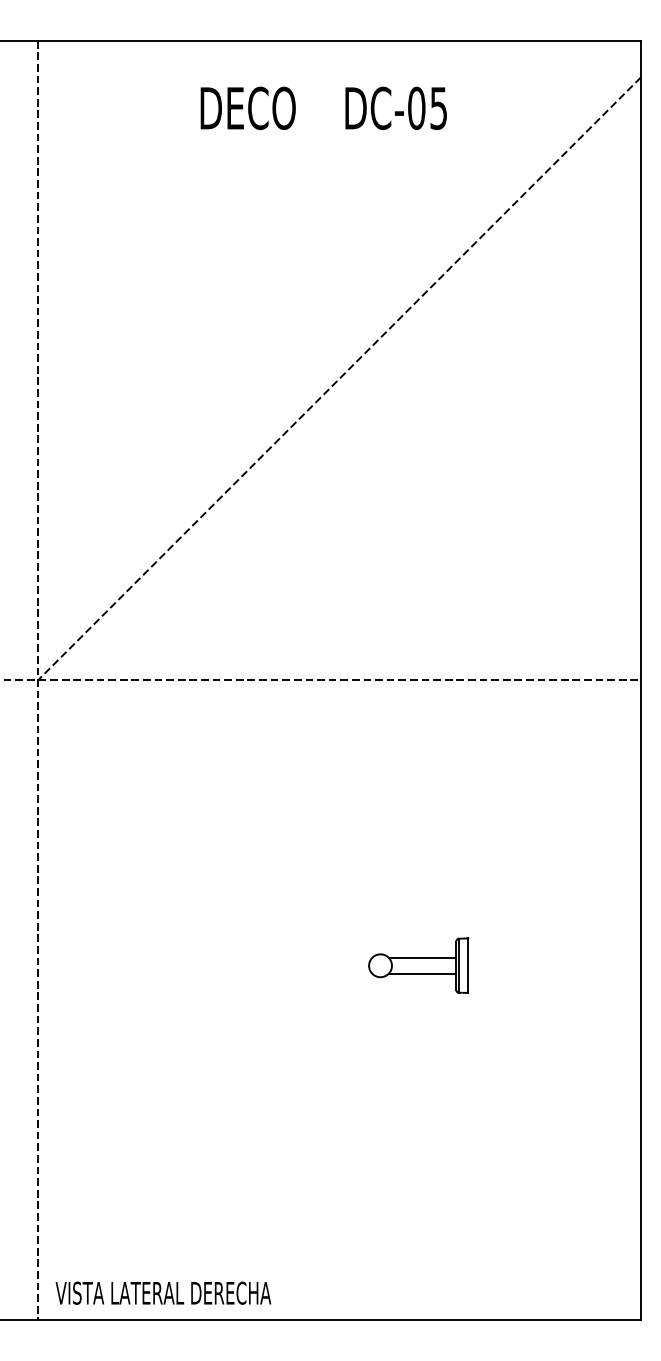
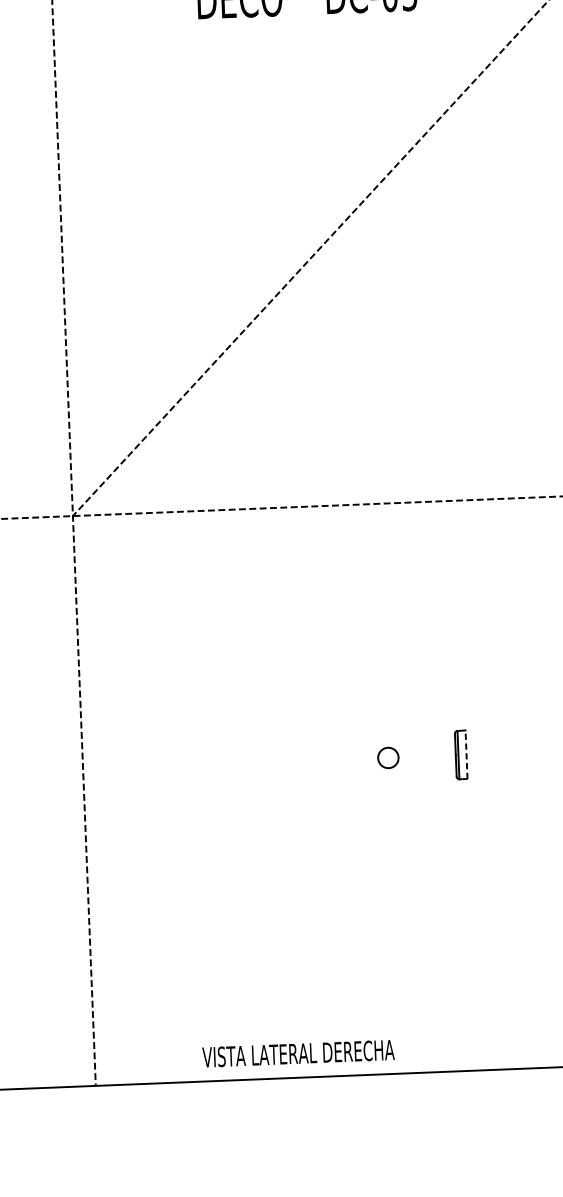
line: (422, 958) -> (425, 749), removed
line: (468, 965) -> (466, 754), solid -> dashed
line: (422, 973) -> (426, 763), removed
text: (163, 1292) -> (298, 1053), moved

